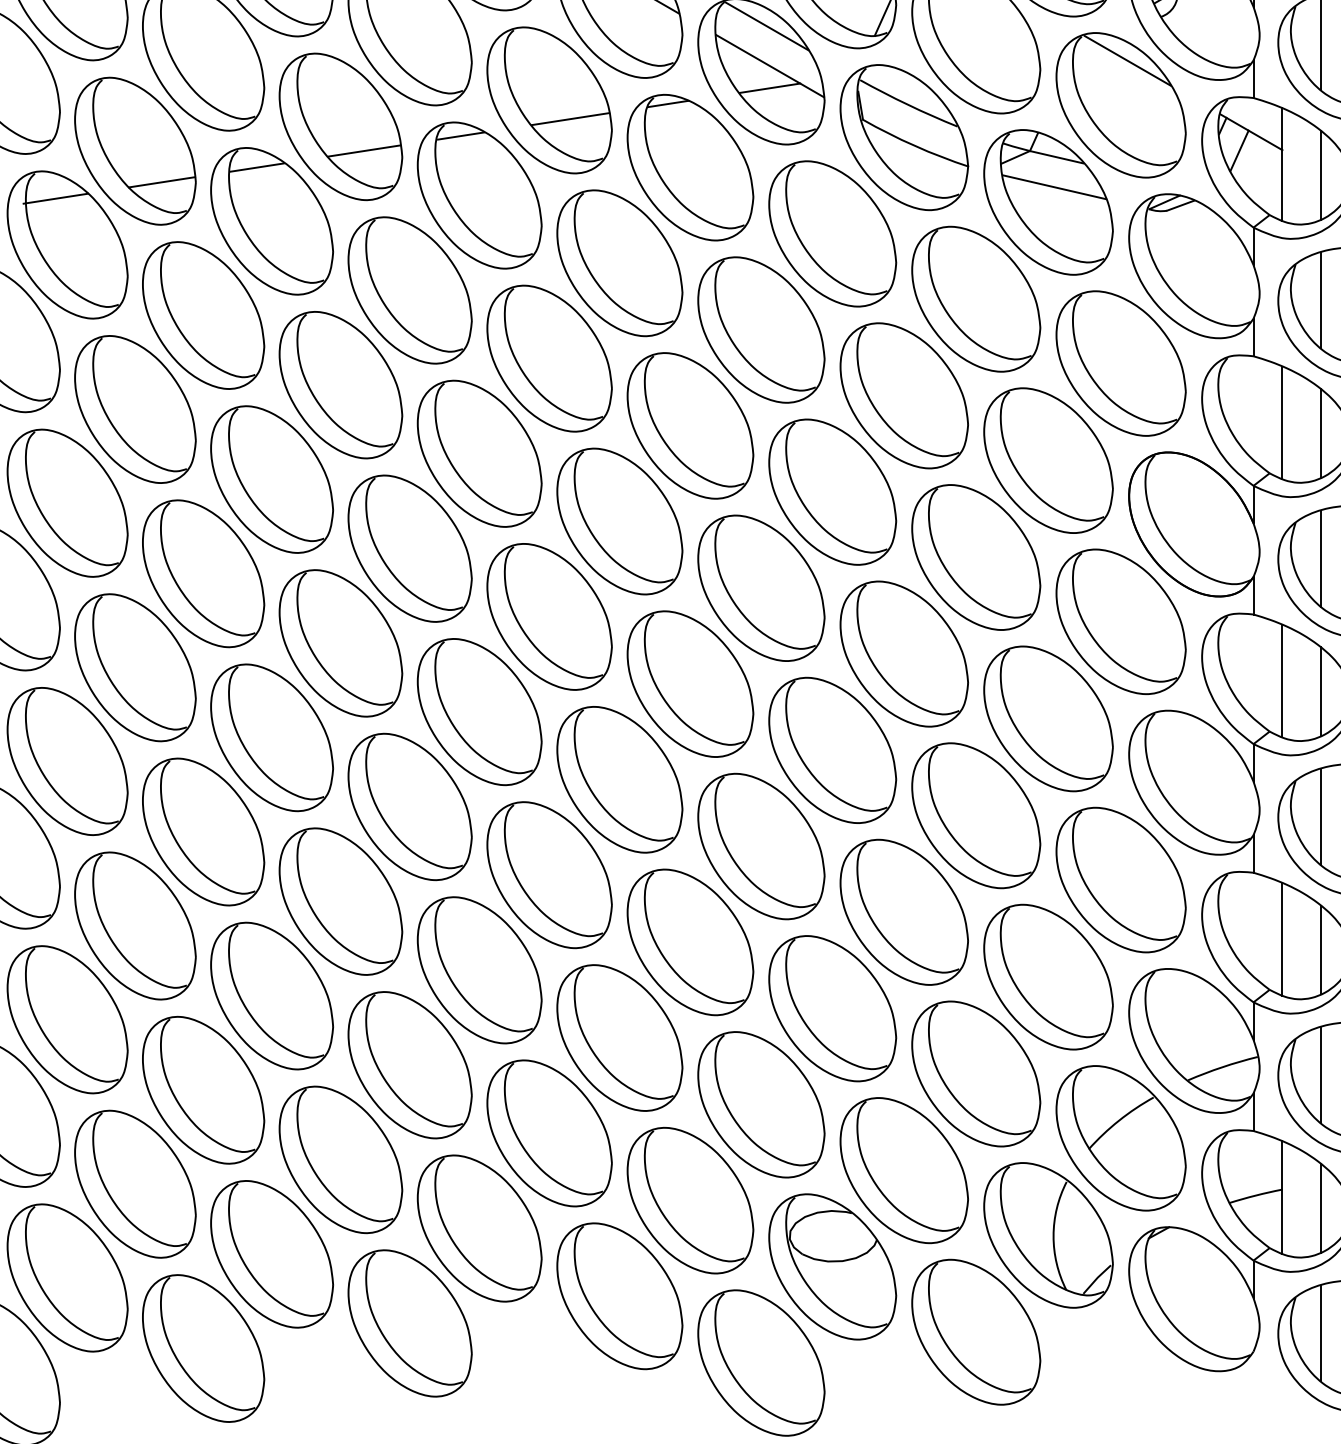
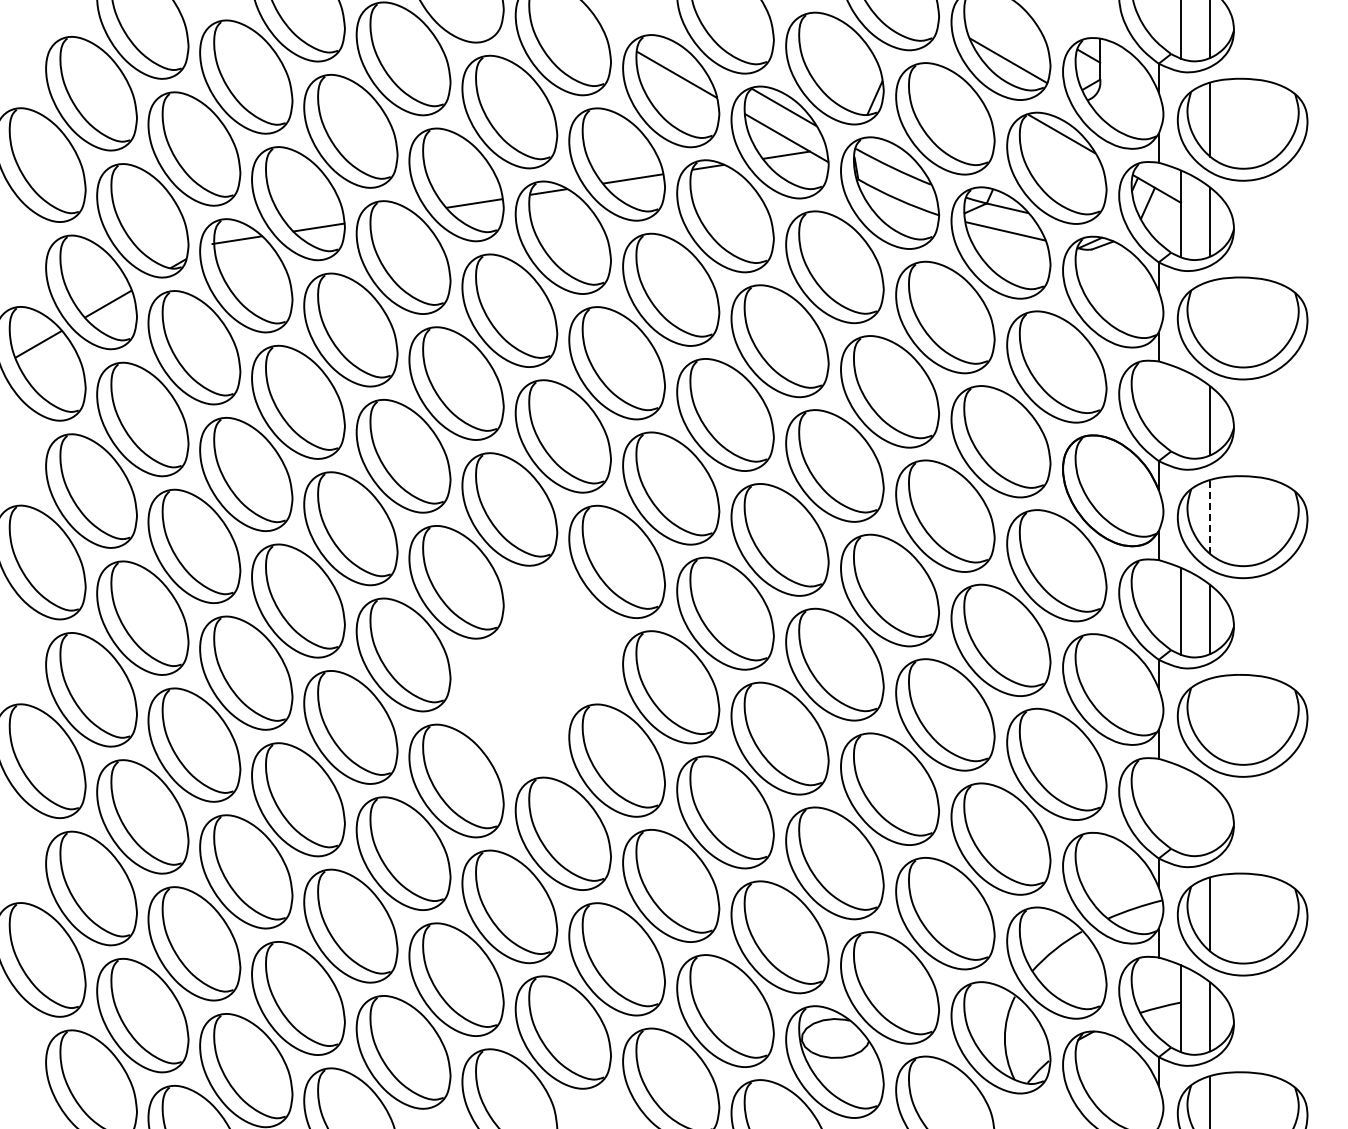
line: (256, 167) -> (391, 216), removed
line: (1320, 300) -> (1210, 318), removed
line: (1281, 422) -> (1180, 412), removed
line: (1320, 559) -> (1210, 517), solid -> dashed
part: (444, 759) -> (536, 671), removed
line: (1320, 816) -> (1210, 715), removed
line: (1281, 938) -> (1180, 809), removed
line: (1320, 950) -> (1210, 818), removed

